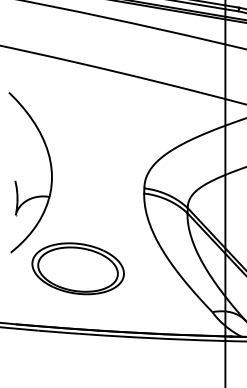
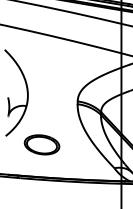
part: (77, 268) -> (41, 144), size x0.7

